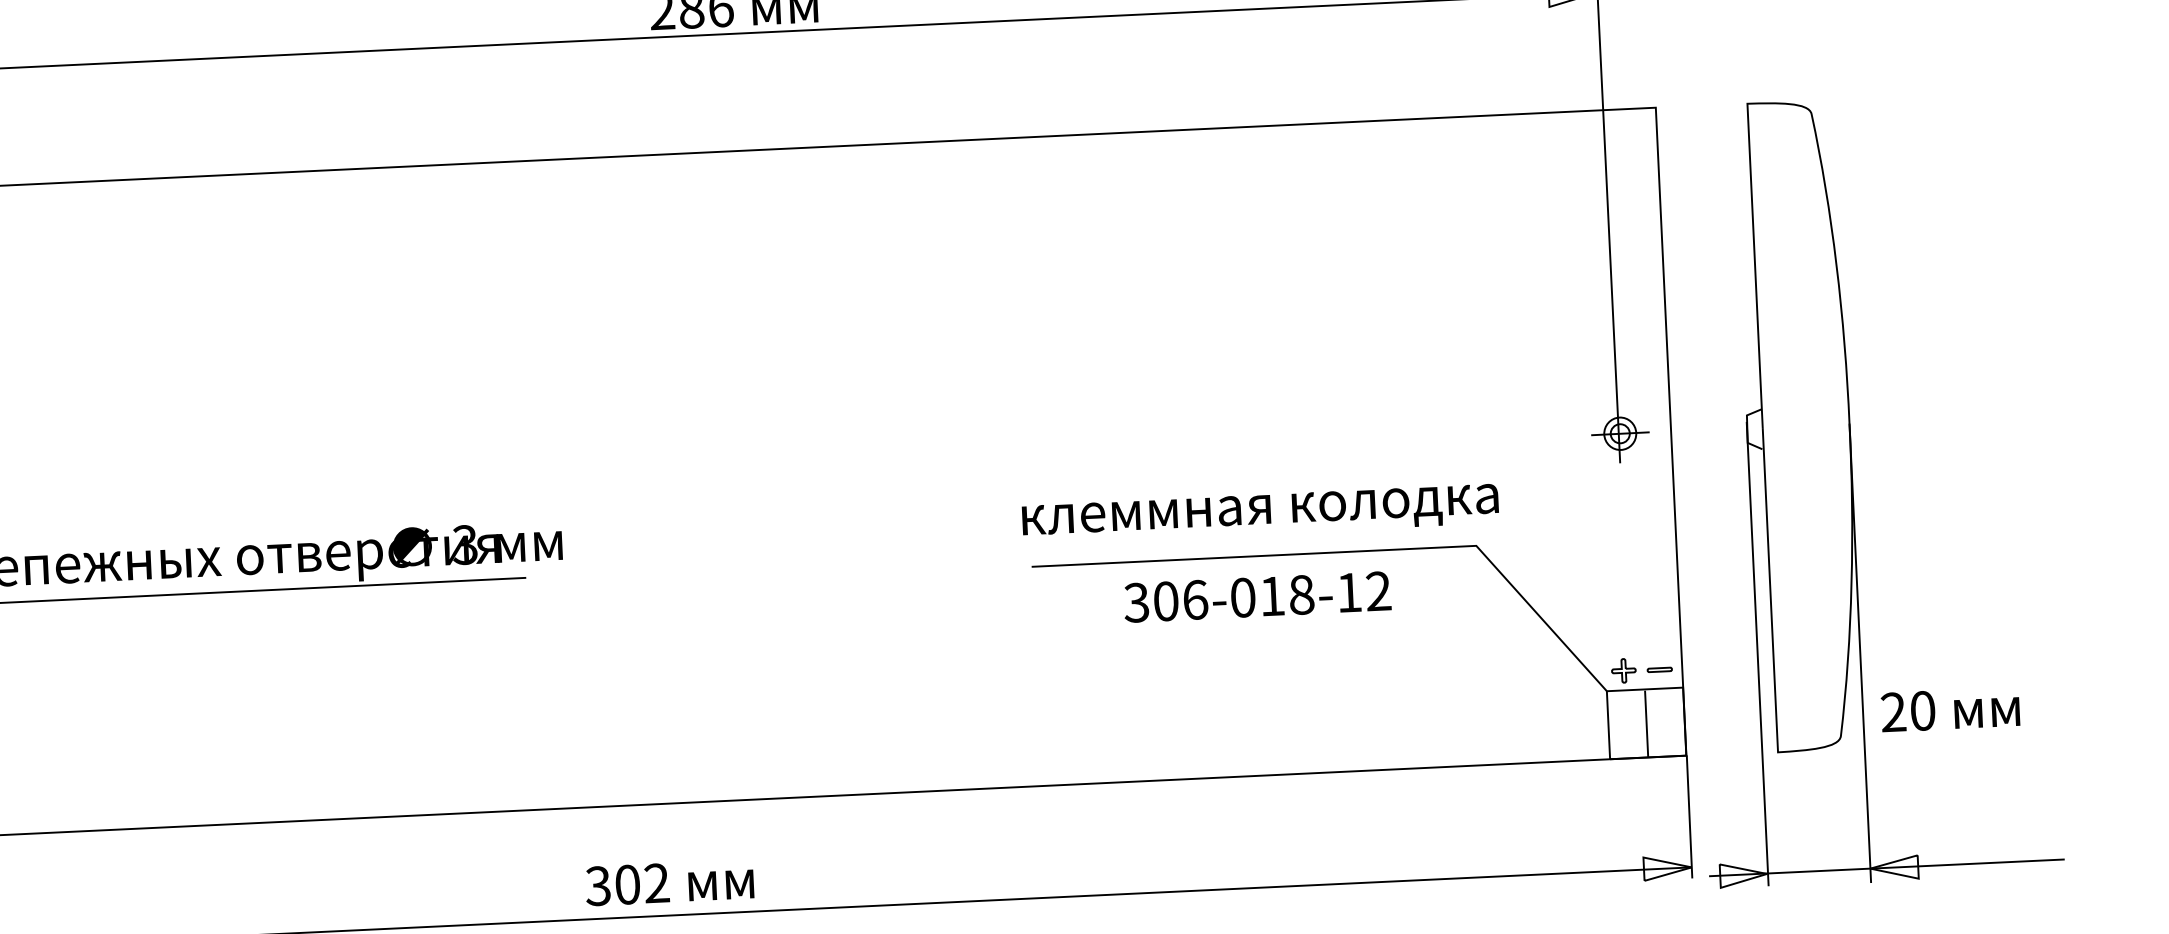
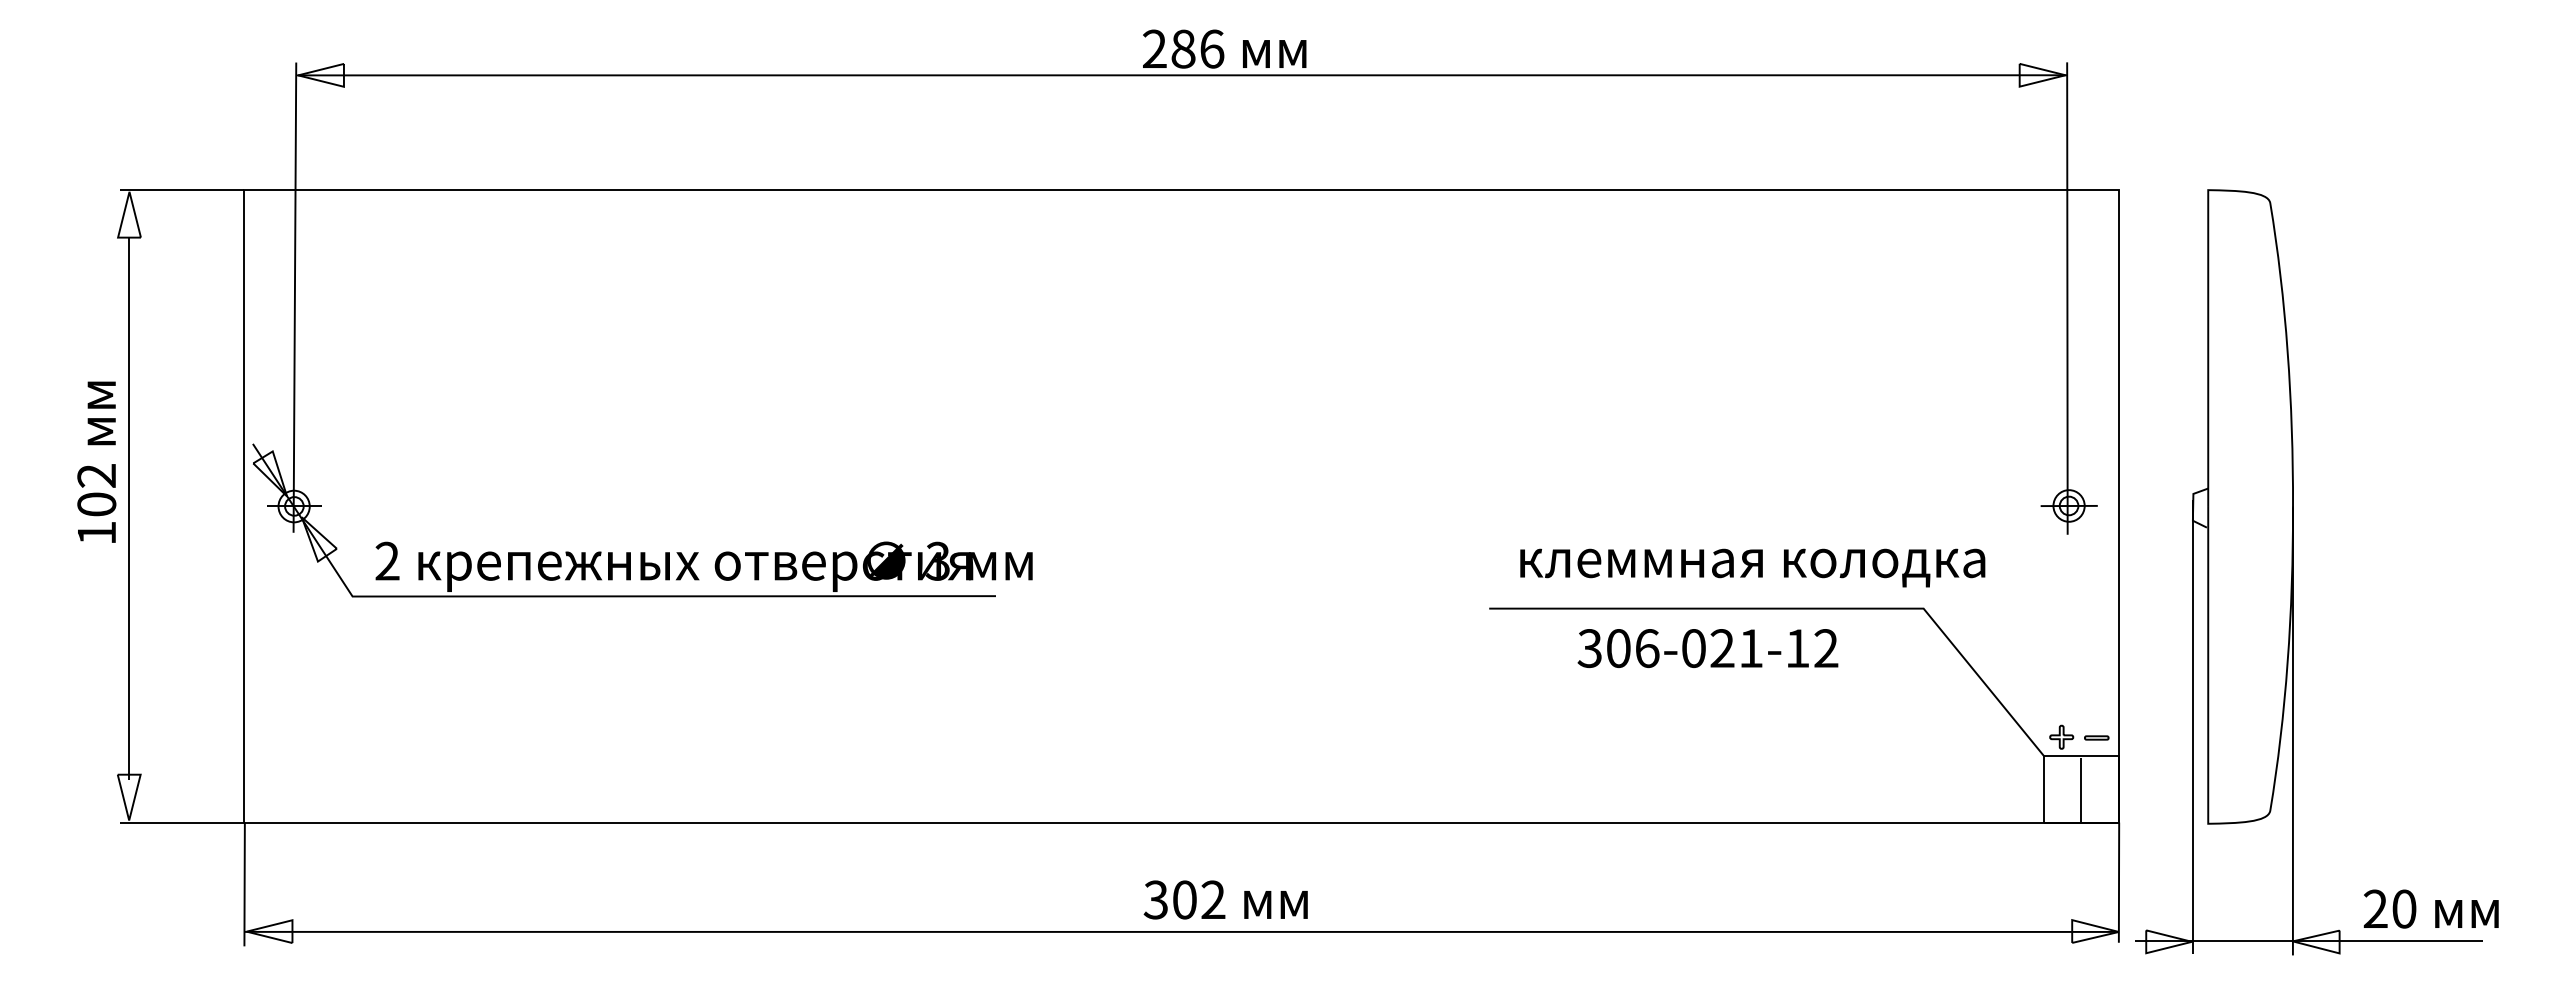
text: (1260, 513) -> (1752, 567), moved
text: (1286, 595) -> (1736, 648), 306-018-12 -> 306-021-12
text: (1949, 709) -> (2430, 908), moved
text: (669, 882) -> (1225, 899), moved

